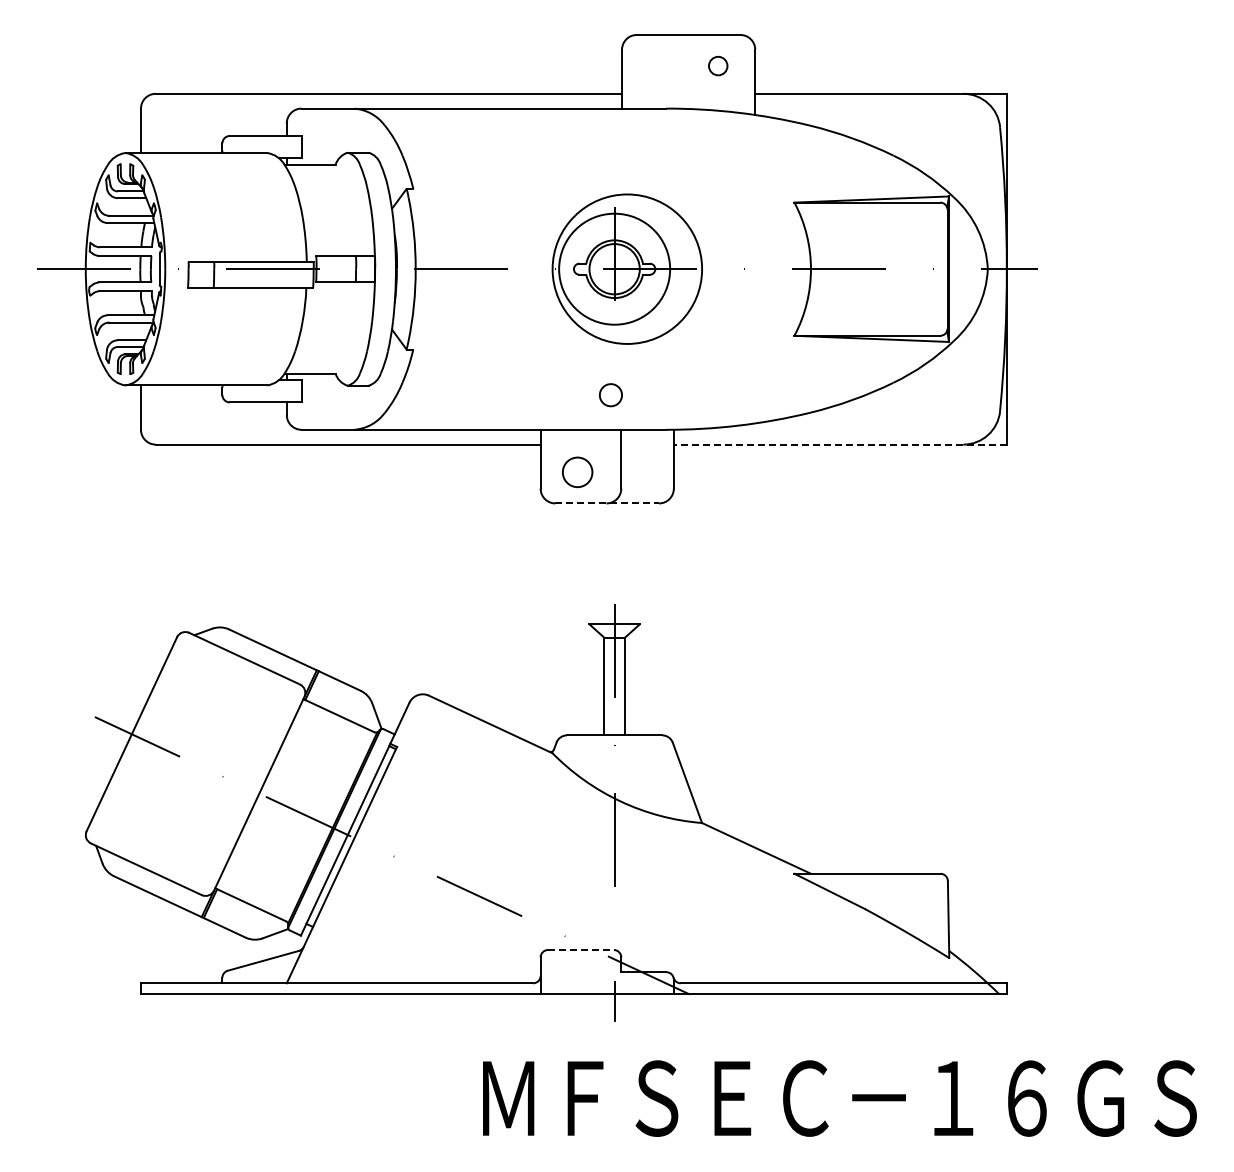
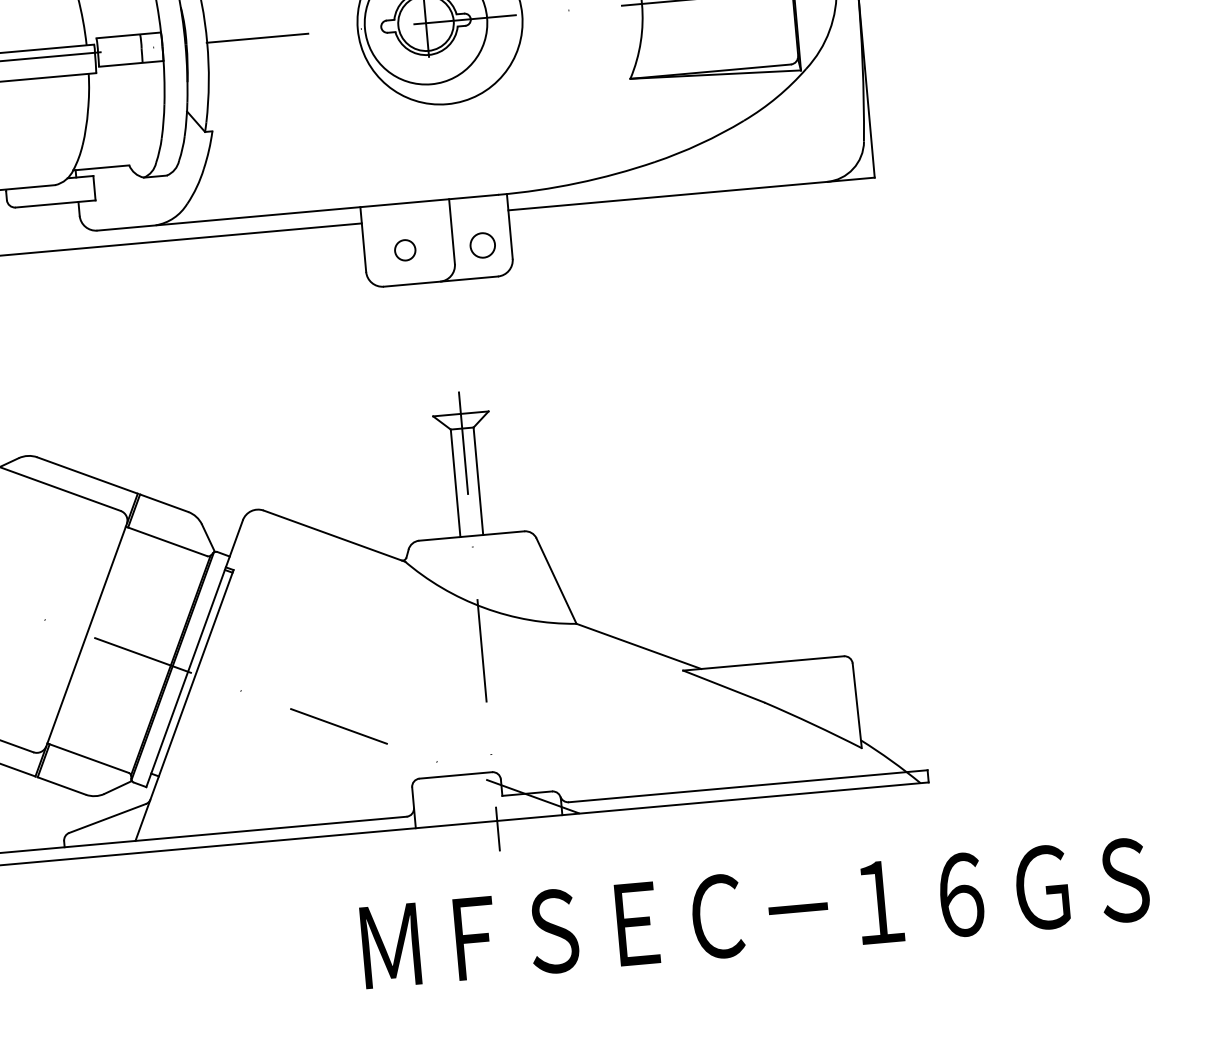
circle: (610, 395) -> (482, 245), moved
line: (840, 444) -> (691, 193), dashed -> solid
circle: (577, 472) -> (405, 250), size x0.62
line: (607, 503) -> (441, 281), dashed -> solid
line: (580, 950) -> (455, 776), dashed -> solid

